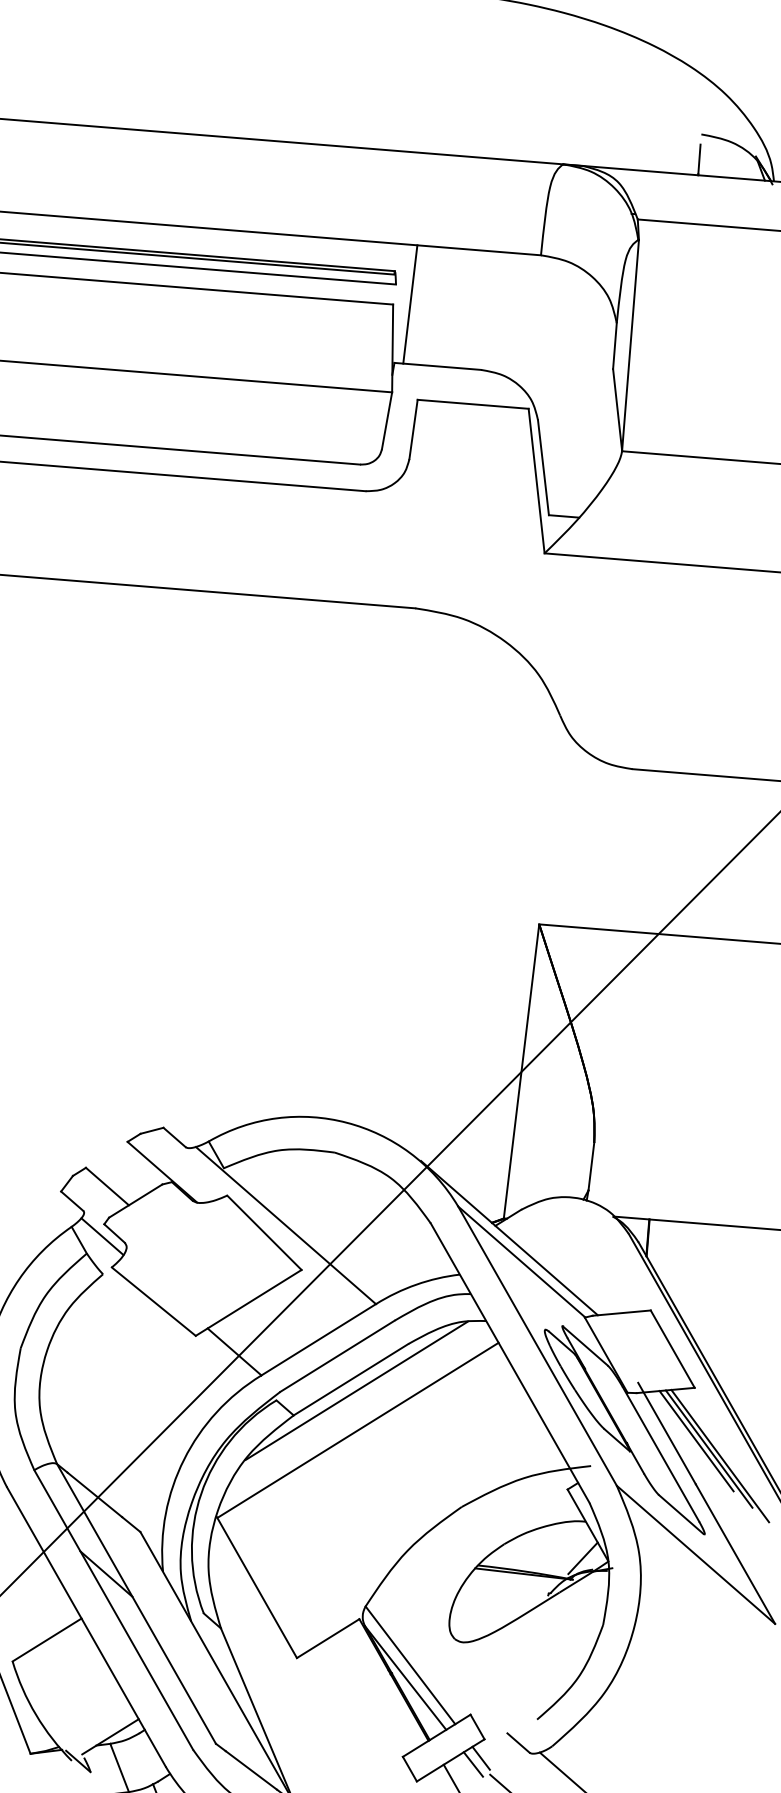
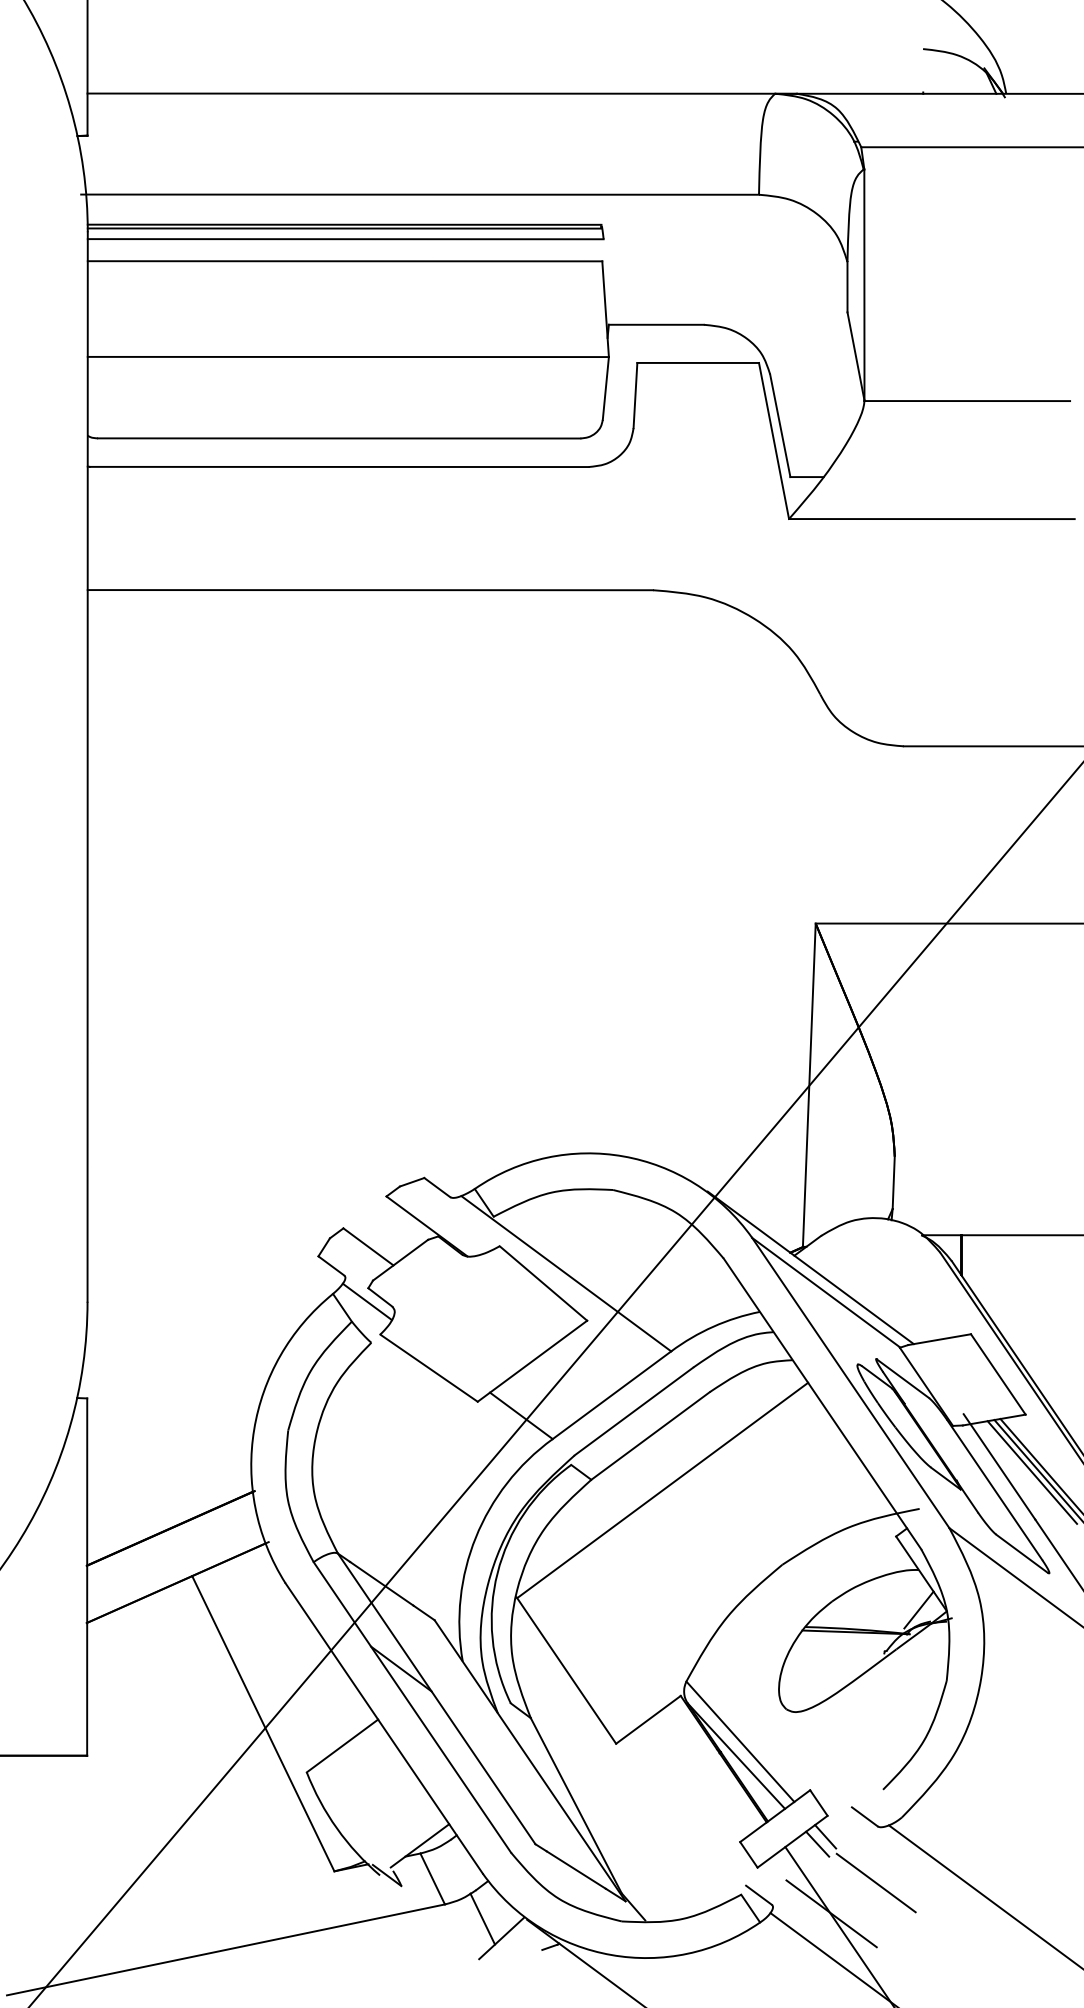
line: (699, 159) -> (923, 76), removed
line: (409, 304) -> (620, 259), removed
line: (356, 1390) -> (657, 1447), removed

